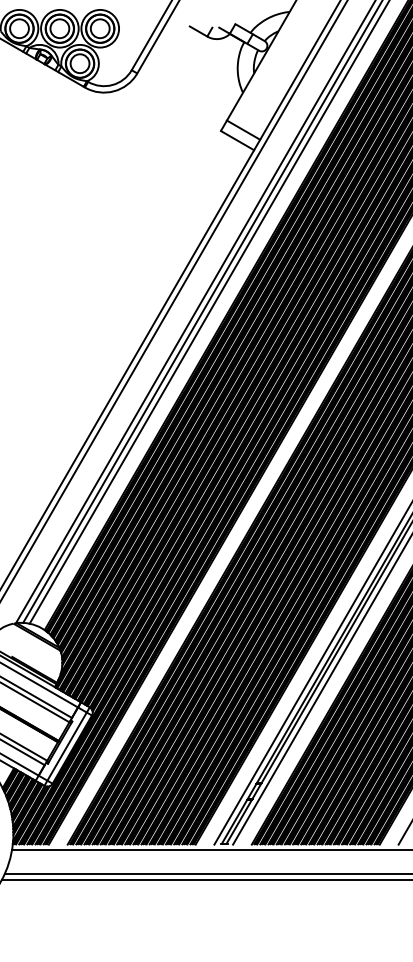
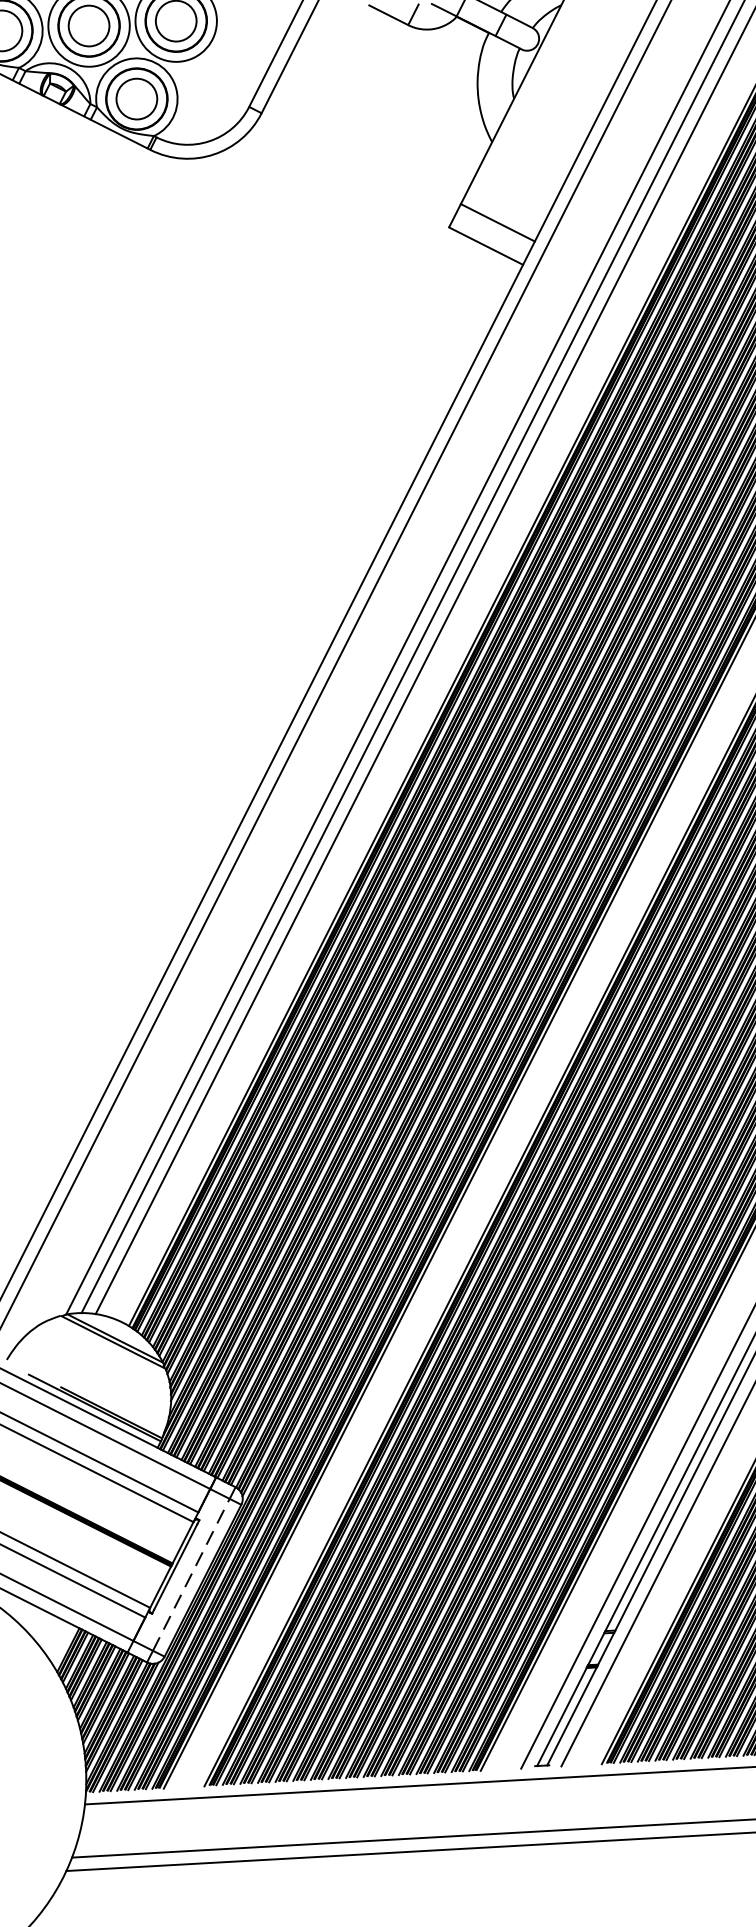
line: (67, 746) -> (192, 1574), solid -> dashed

